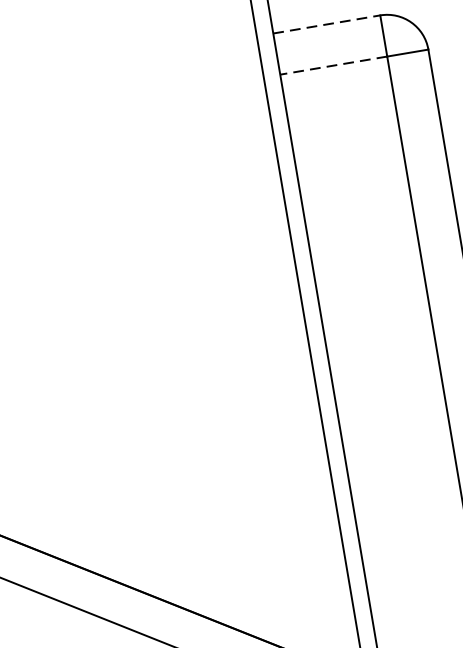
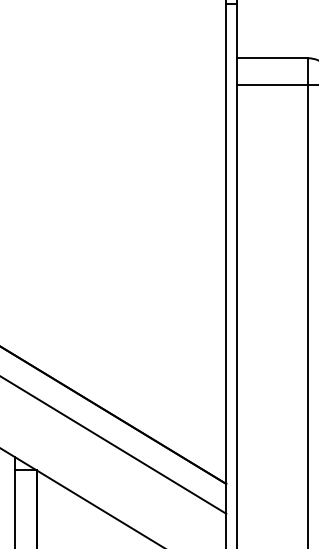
line: (326, 24) -> (272, 58), dashed -> solid
line: (332, 66) -> (271, 85), dashed -> solid

